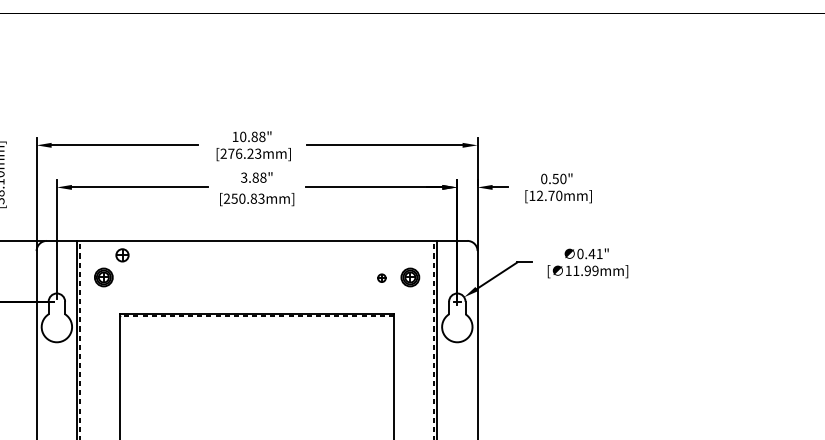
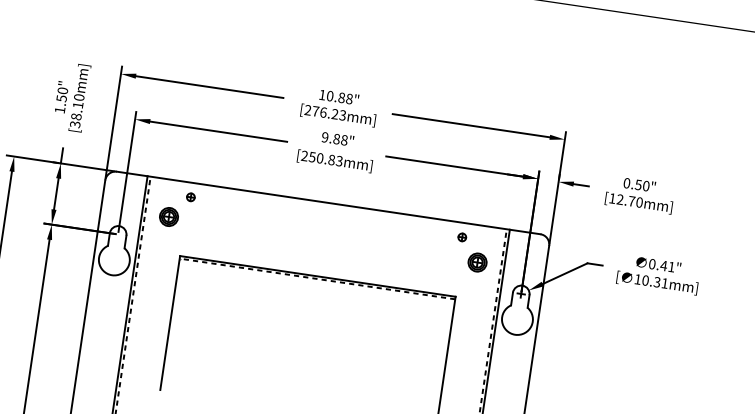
text: (244, 177) -> (325, 137), 3.88" -> 9.88"
part: (121, 254) -> (190, 196), size x0.62
text: (585, 270) -> (654, 281), 11.99mm] -> 10.31mm]
part: (381, 277) -> (461, 236), moved

